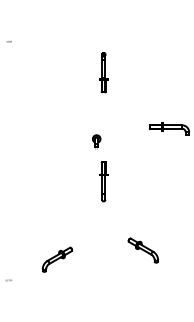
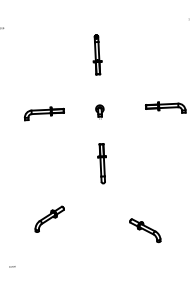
part: (47, 128) -> (43, 113), added
part: (96, 141) -> (99, 111), moved
part: (57, 259) -> (49, 219), moved

